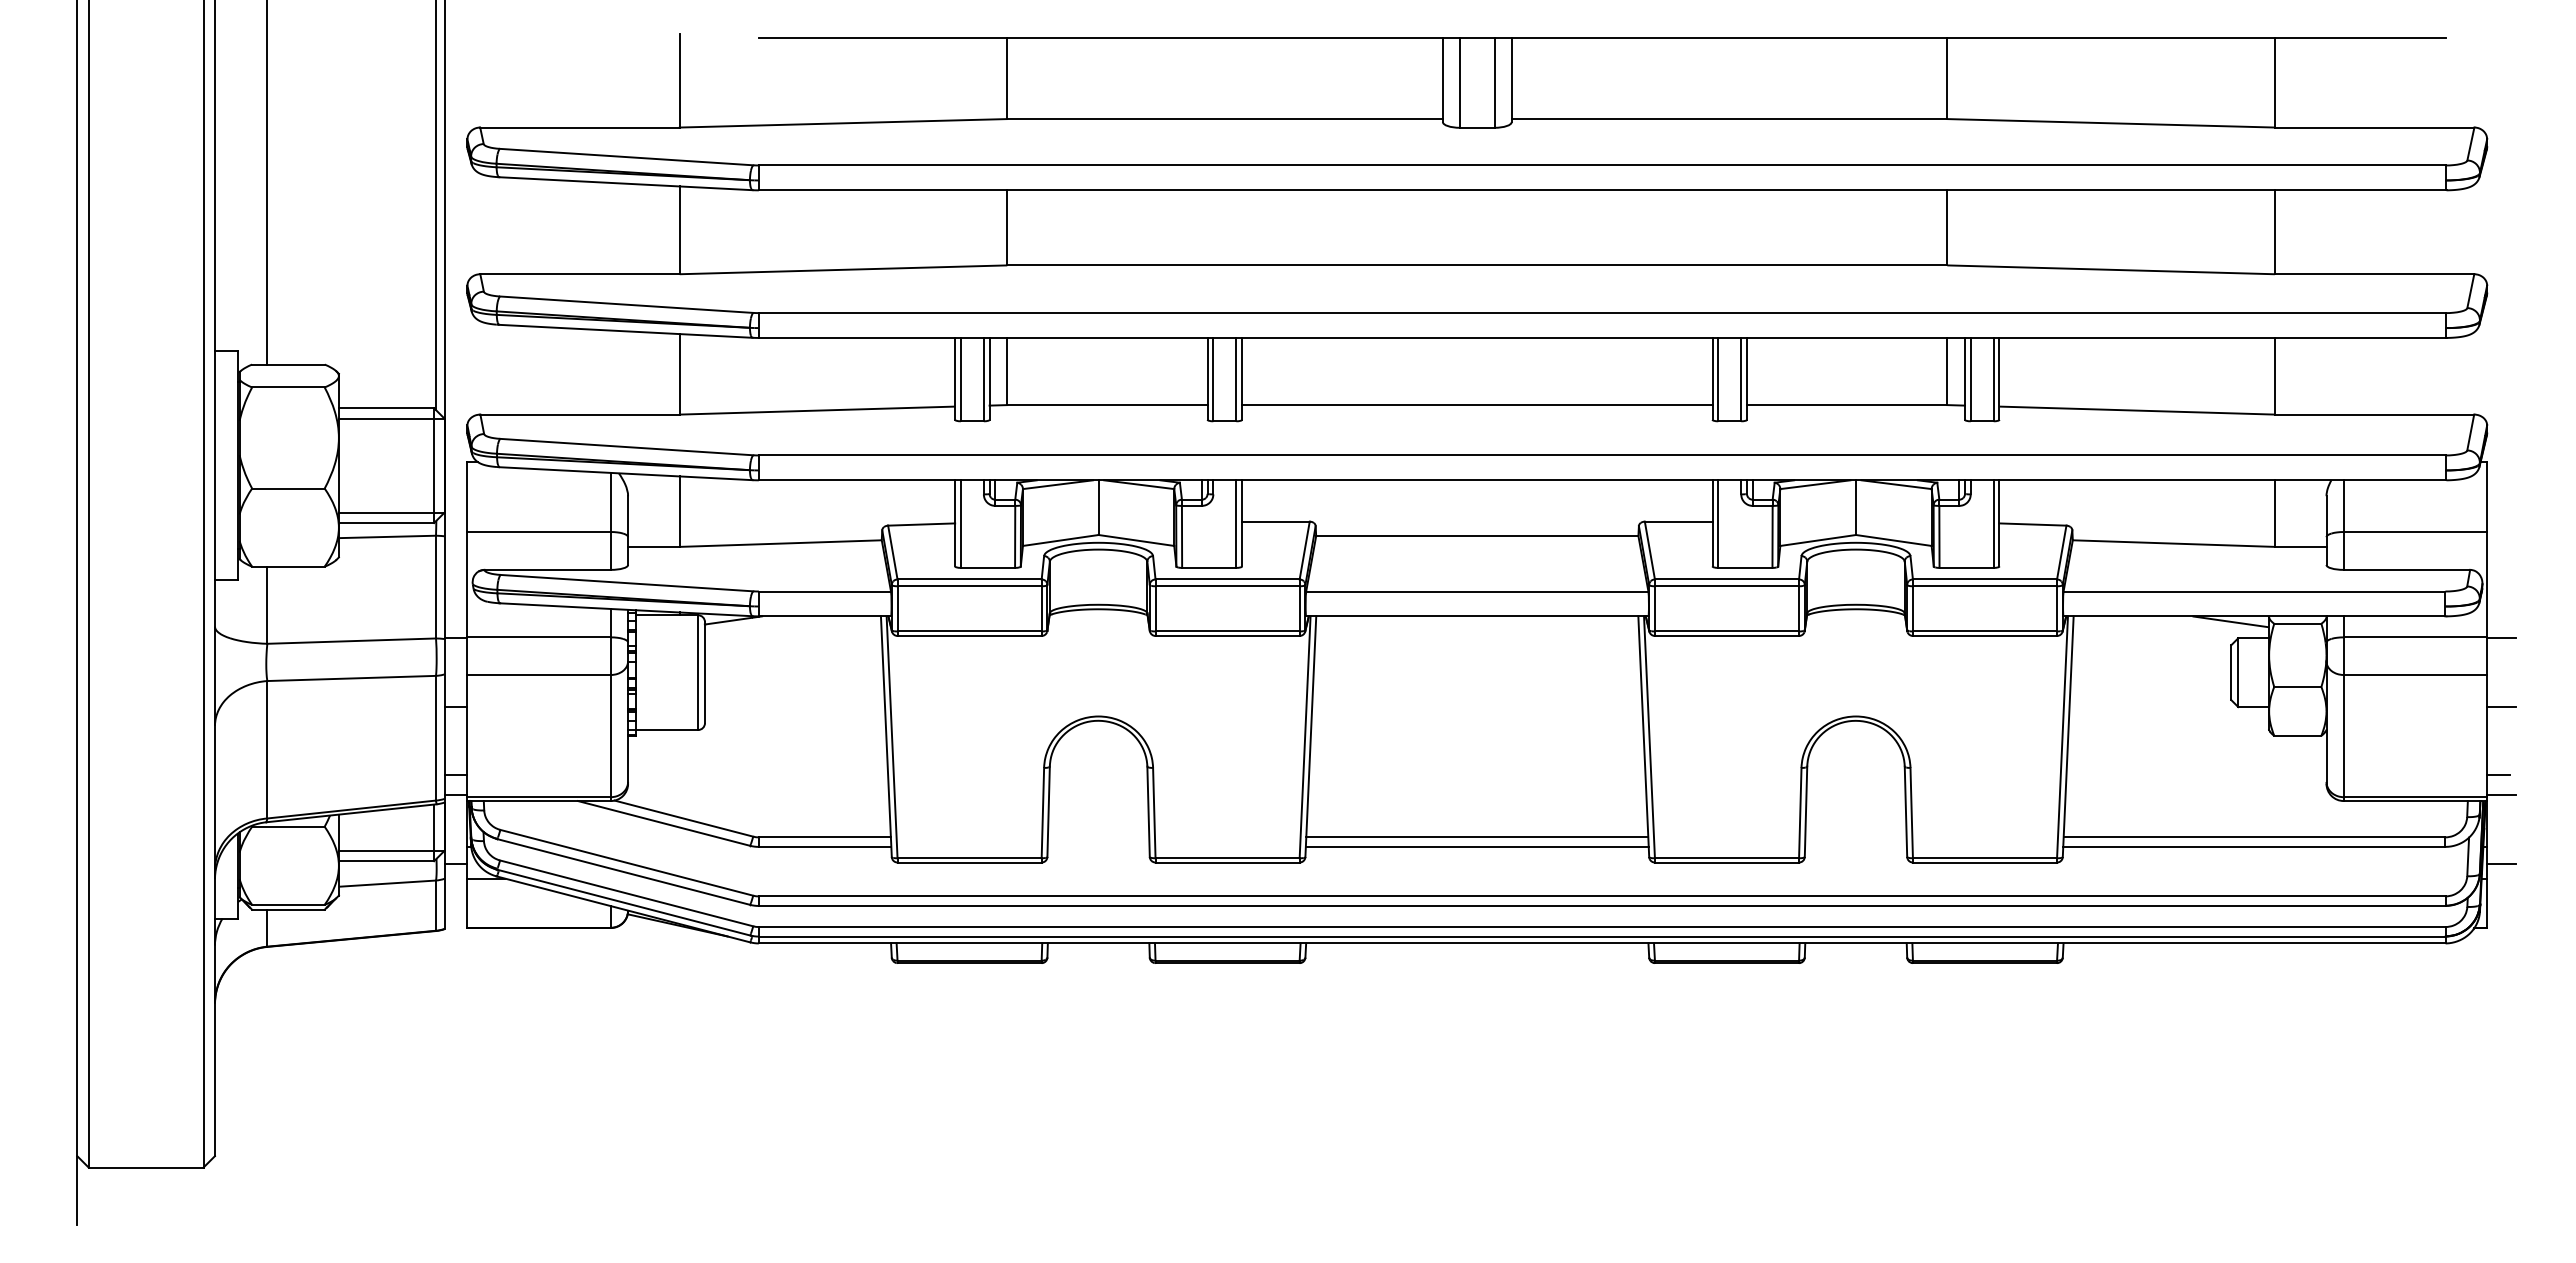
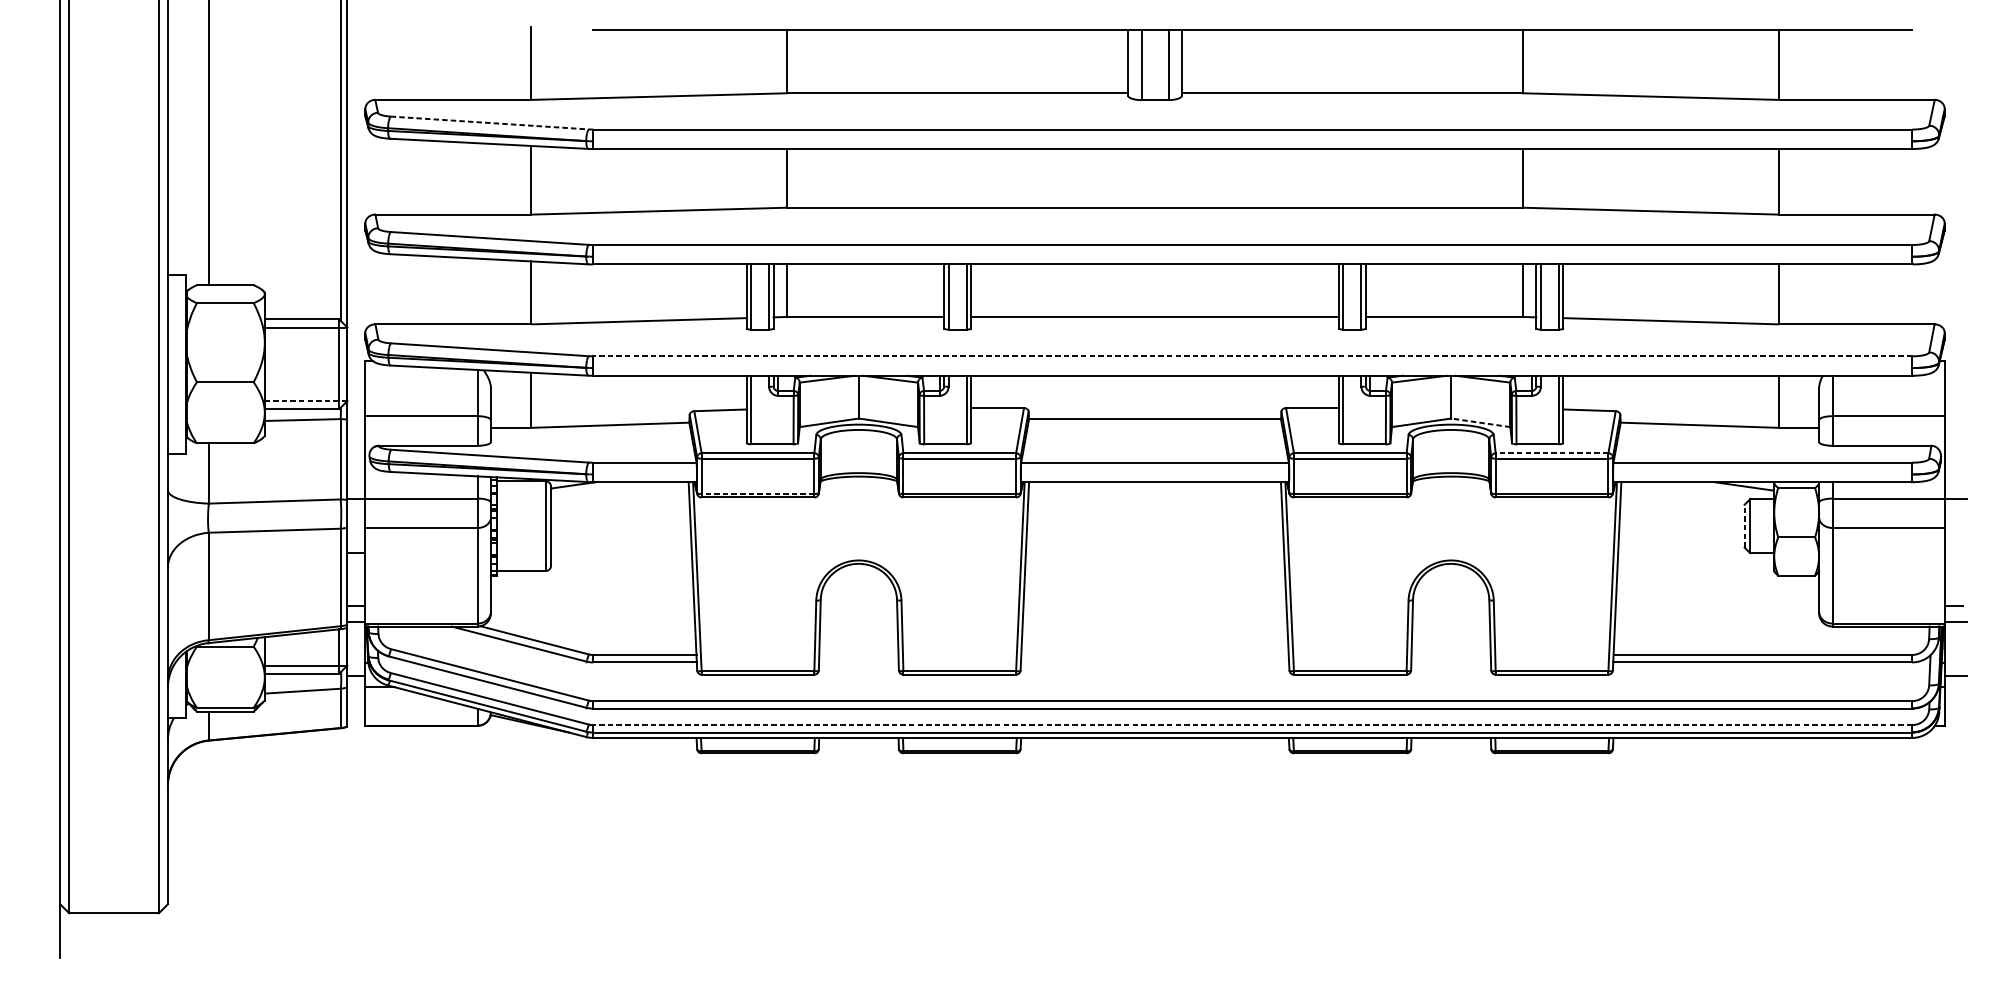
line: (626, 157) -> (489, 123), solid -> dashed
line: (1601, 455) -> (1252, 356), solid -> dashed
line: (391, 512) -> (305, 400), solid -> dashed
line: (1893, 540) -> (1480, 422), solid -> dashed
line: (1984, 579) -> (1551, 453), solid -> dashed
line: (969, 631) -> (757, 494), solid -> dashed
line: (2231, 672) -> (1744, 526), solid -> dashed
line: (2501, 707) -> (1955, 553), removed
line: (1477, 837) -> (1155, 655), removed
line: (1476, 846) -> (1154, 662), removed
line: (1601, 927) -> (1252, 725), solid -> dashed

